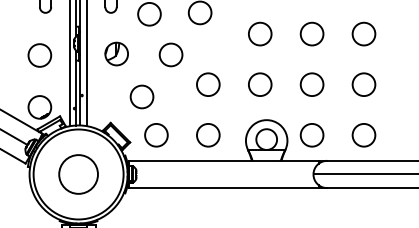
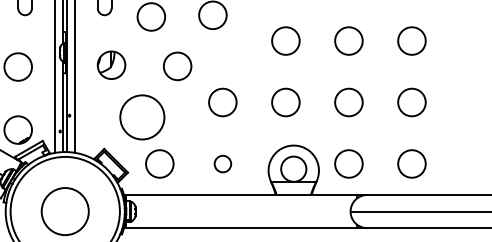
circle: (141, 96) -> (141, 116), size x1.6
circle: (208, 135) -> (223, 164), size x0.6

